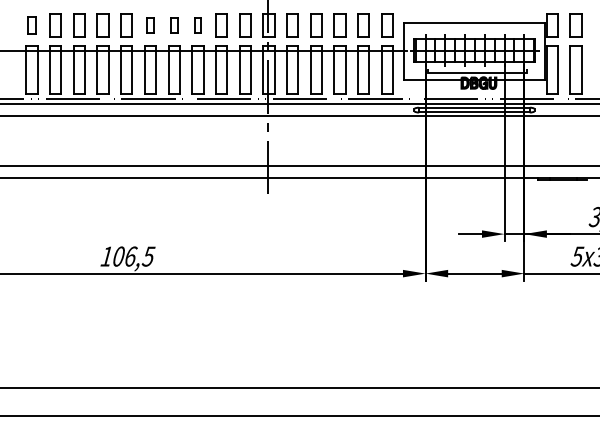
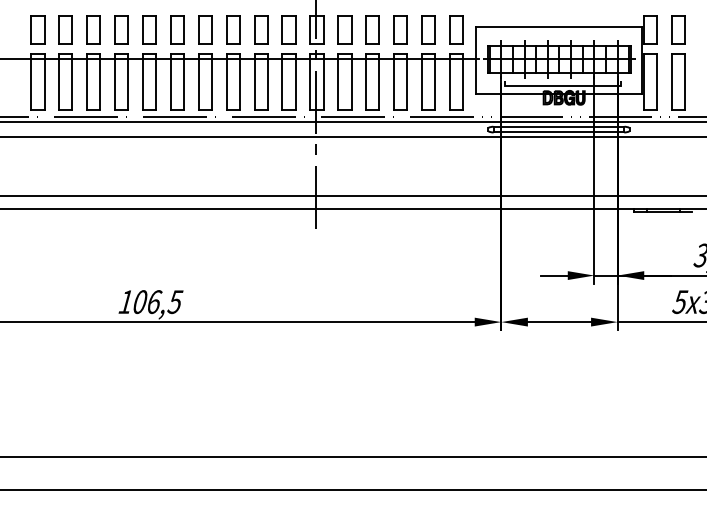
part: (31, 25) -> (37, 29), size x1.43
part: (150, 25) -> (177, 29), size x1.67
part: (174, 25) -> (205, 29), size x1.67
part: (198, 25) -> (233, 29), size x1.67

